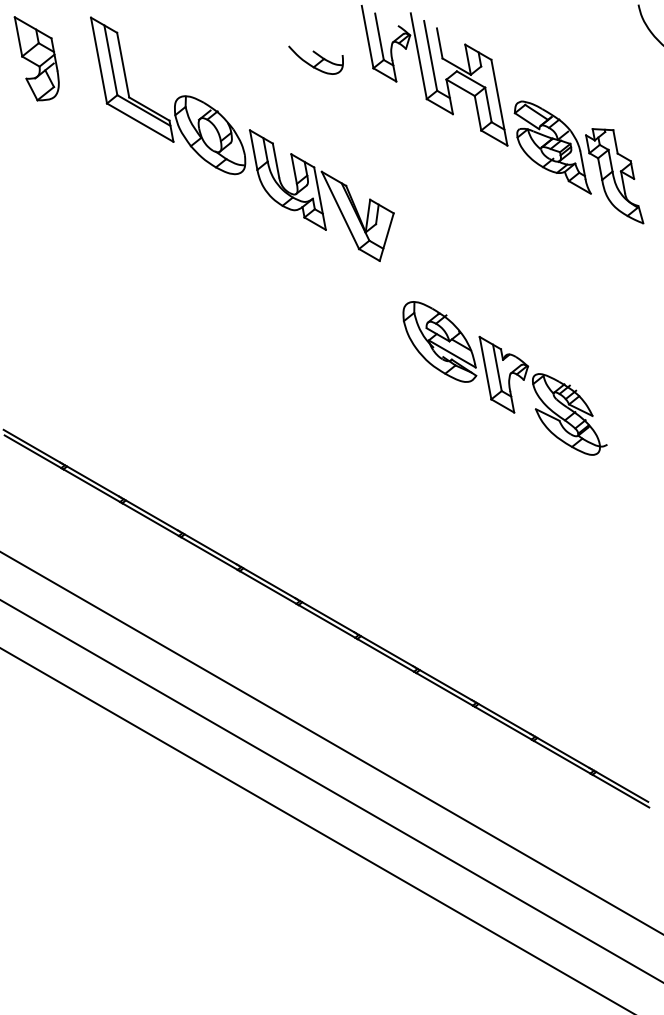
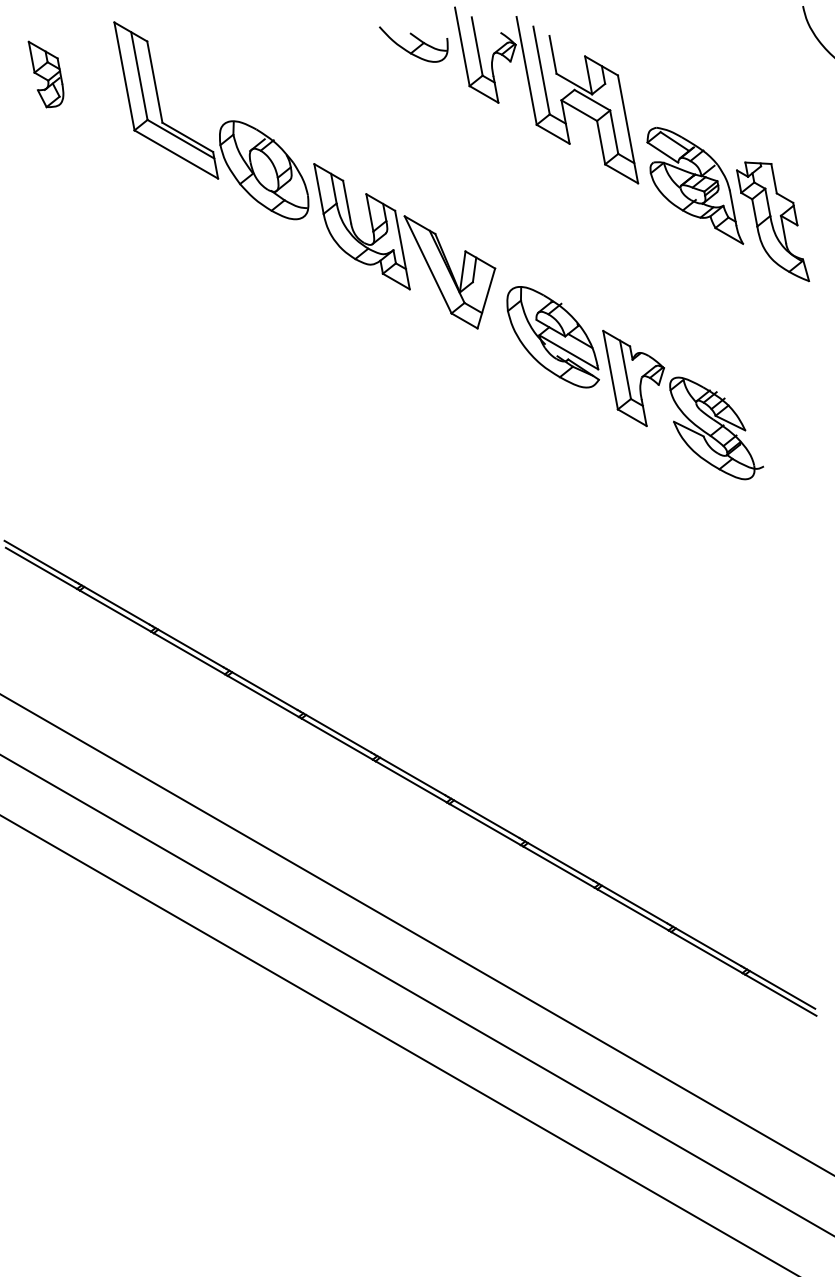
part: (36, 59) -> (45, 75), size x0.62
part: (315, 59) -> (413, 43), moved
part: (504, 378) -> (634, 383), moved

